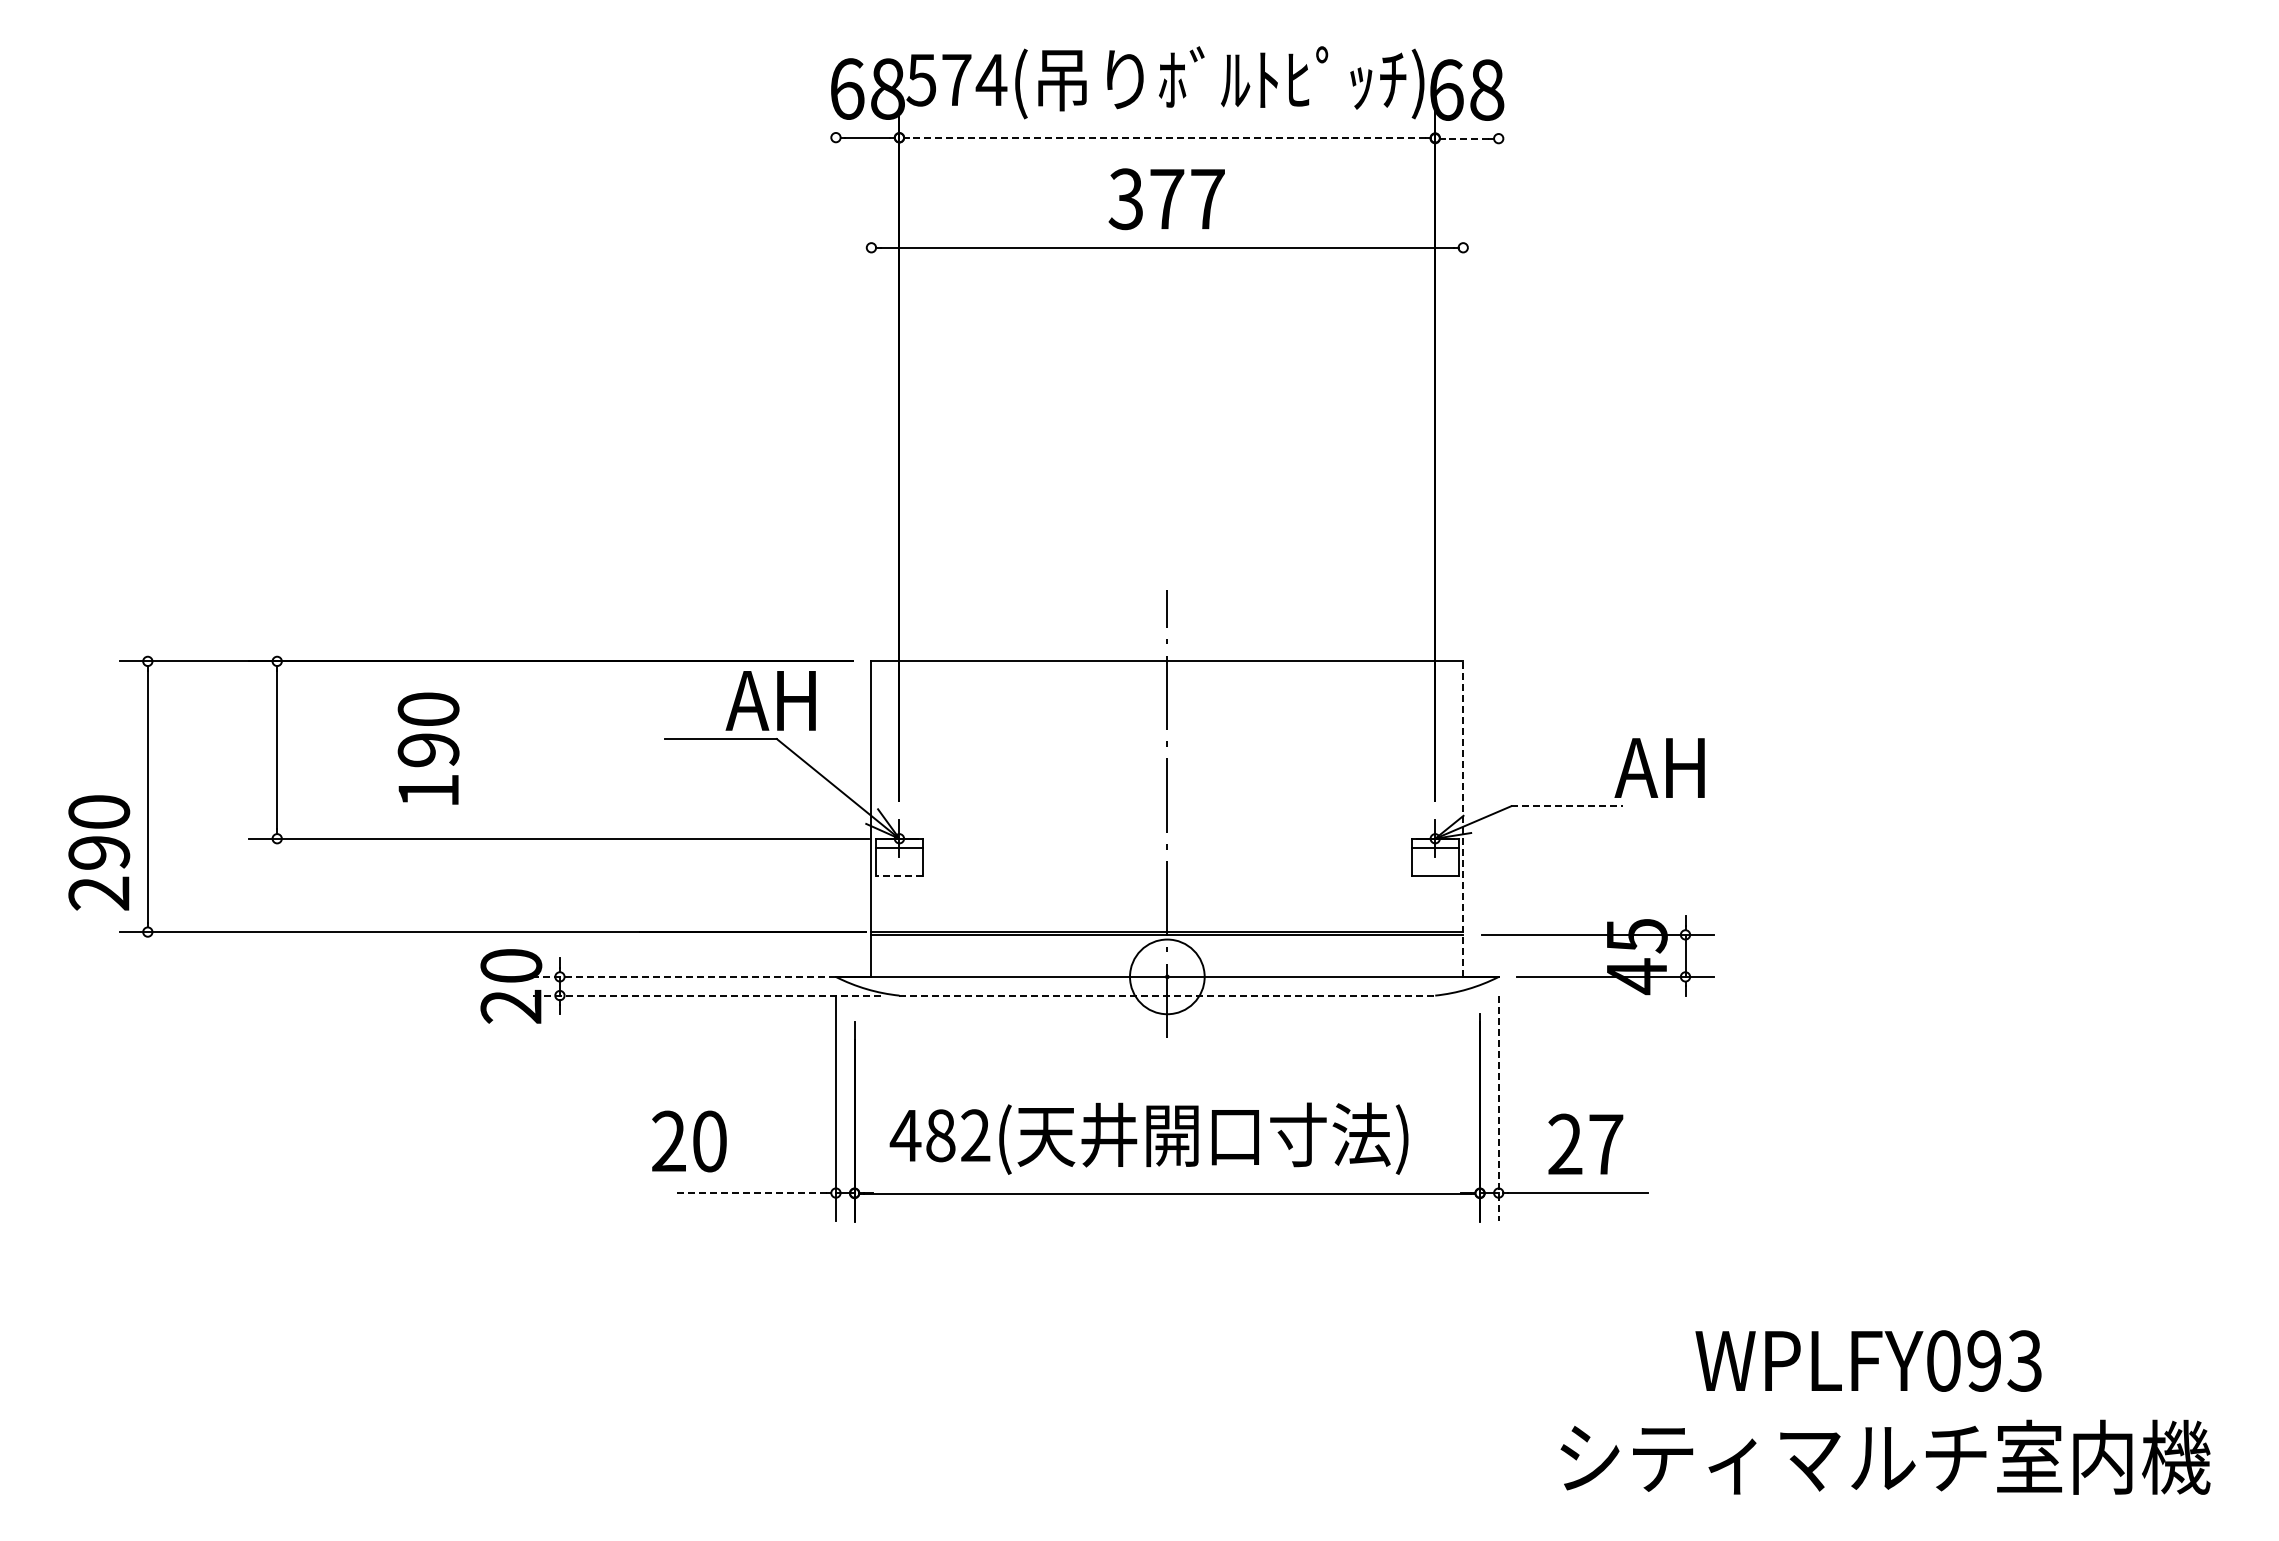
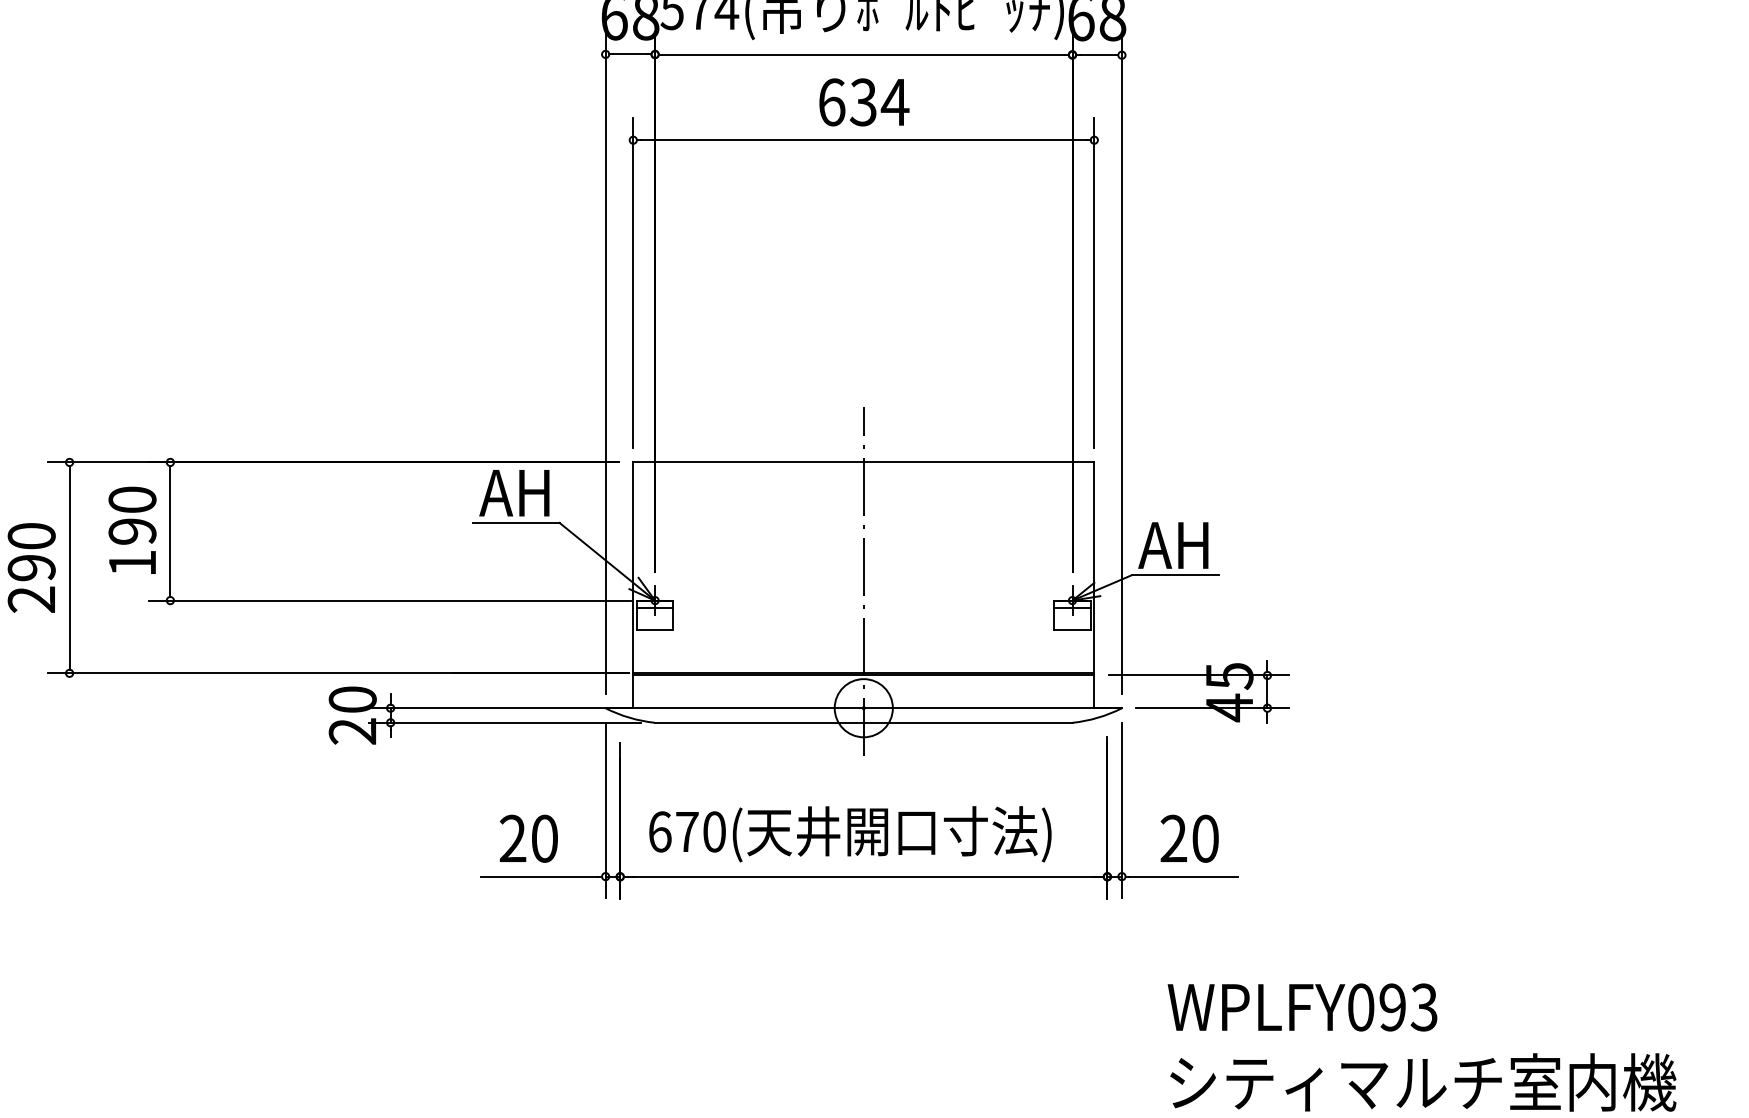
line: (1167, 137) -> (863, 54), dashed -> solid
line: (1466, 138) -> (1096, 55), dashed -> solid
text: (1167, 199) -> (863, 102), 377 -> 634
line: (871, 430) -> (633, 282), added
line: (1463, 430) -> (1094, 282), added
line: (835, 533) -> (605, 362), added
line: (1498, 534) -> (1121, 363), added
text: (770, 700) -> (514, 492), moved
text: (428, 748) -> (132, 530), moved
text: (1659, 767) -> (1173, 545), moved
line: (1567, 806) -> (1175, 575), dashed -> solid
line: (1463, 819) -> (1094, 585), dashed -> solid
text: (99, 852) -> (31, 567), moved
line: (898, 876) -> (654, 630), dashed -> solid
line: (683, 976) -> (486, 707), dashed -> solid
line: (705, 995) -> (504, 722), dashed -> solid
line: (1167, 995) -> (863, 722), dashed -> solid
line: (1498, 1108) -> (1121, 810), dashed -> solid
text: (939, 1135) -> (686, 831), 482( -> 670(
text: (689, 1141) -> (528, 838), moved
text: (1606, 1144) -> (1205, 838), 27 -> 20
line: (751, 1193) -> (539, 876), dashed -> solid
text: (1868, 1360) -> (1302, 1007), moved

